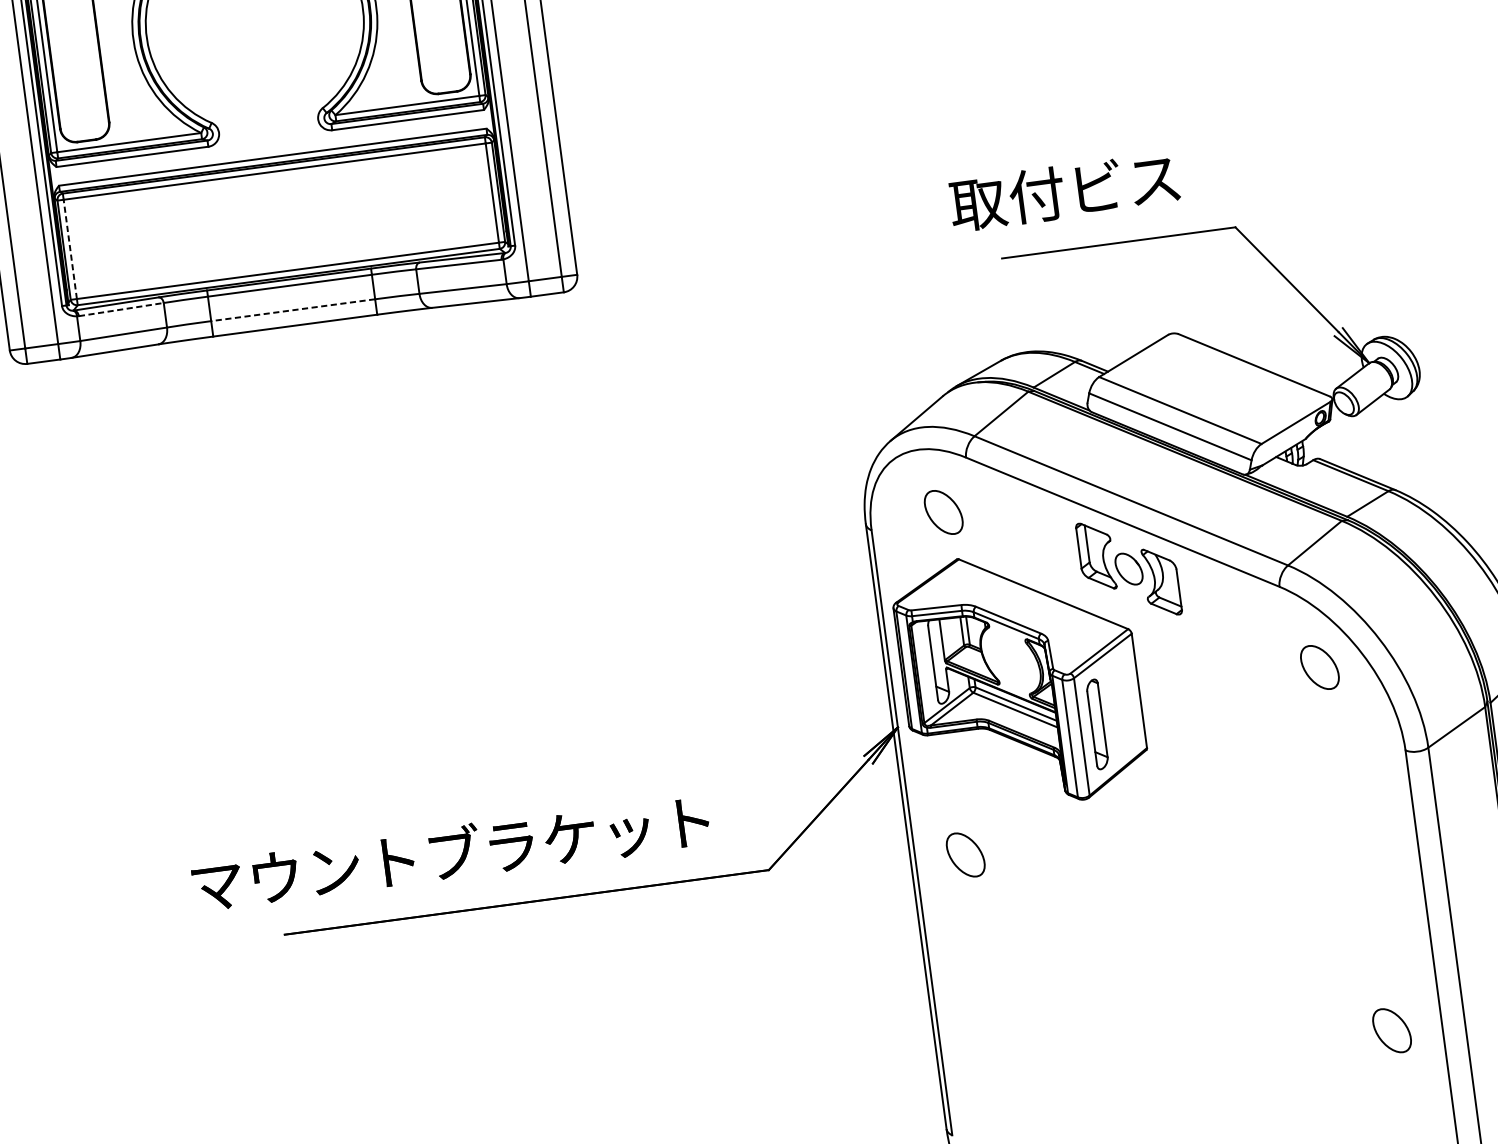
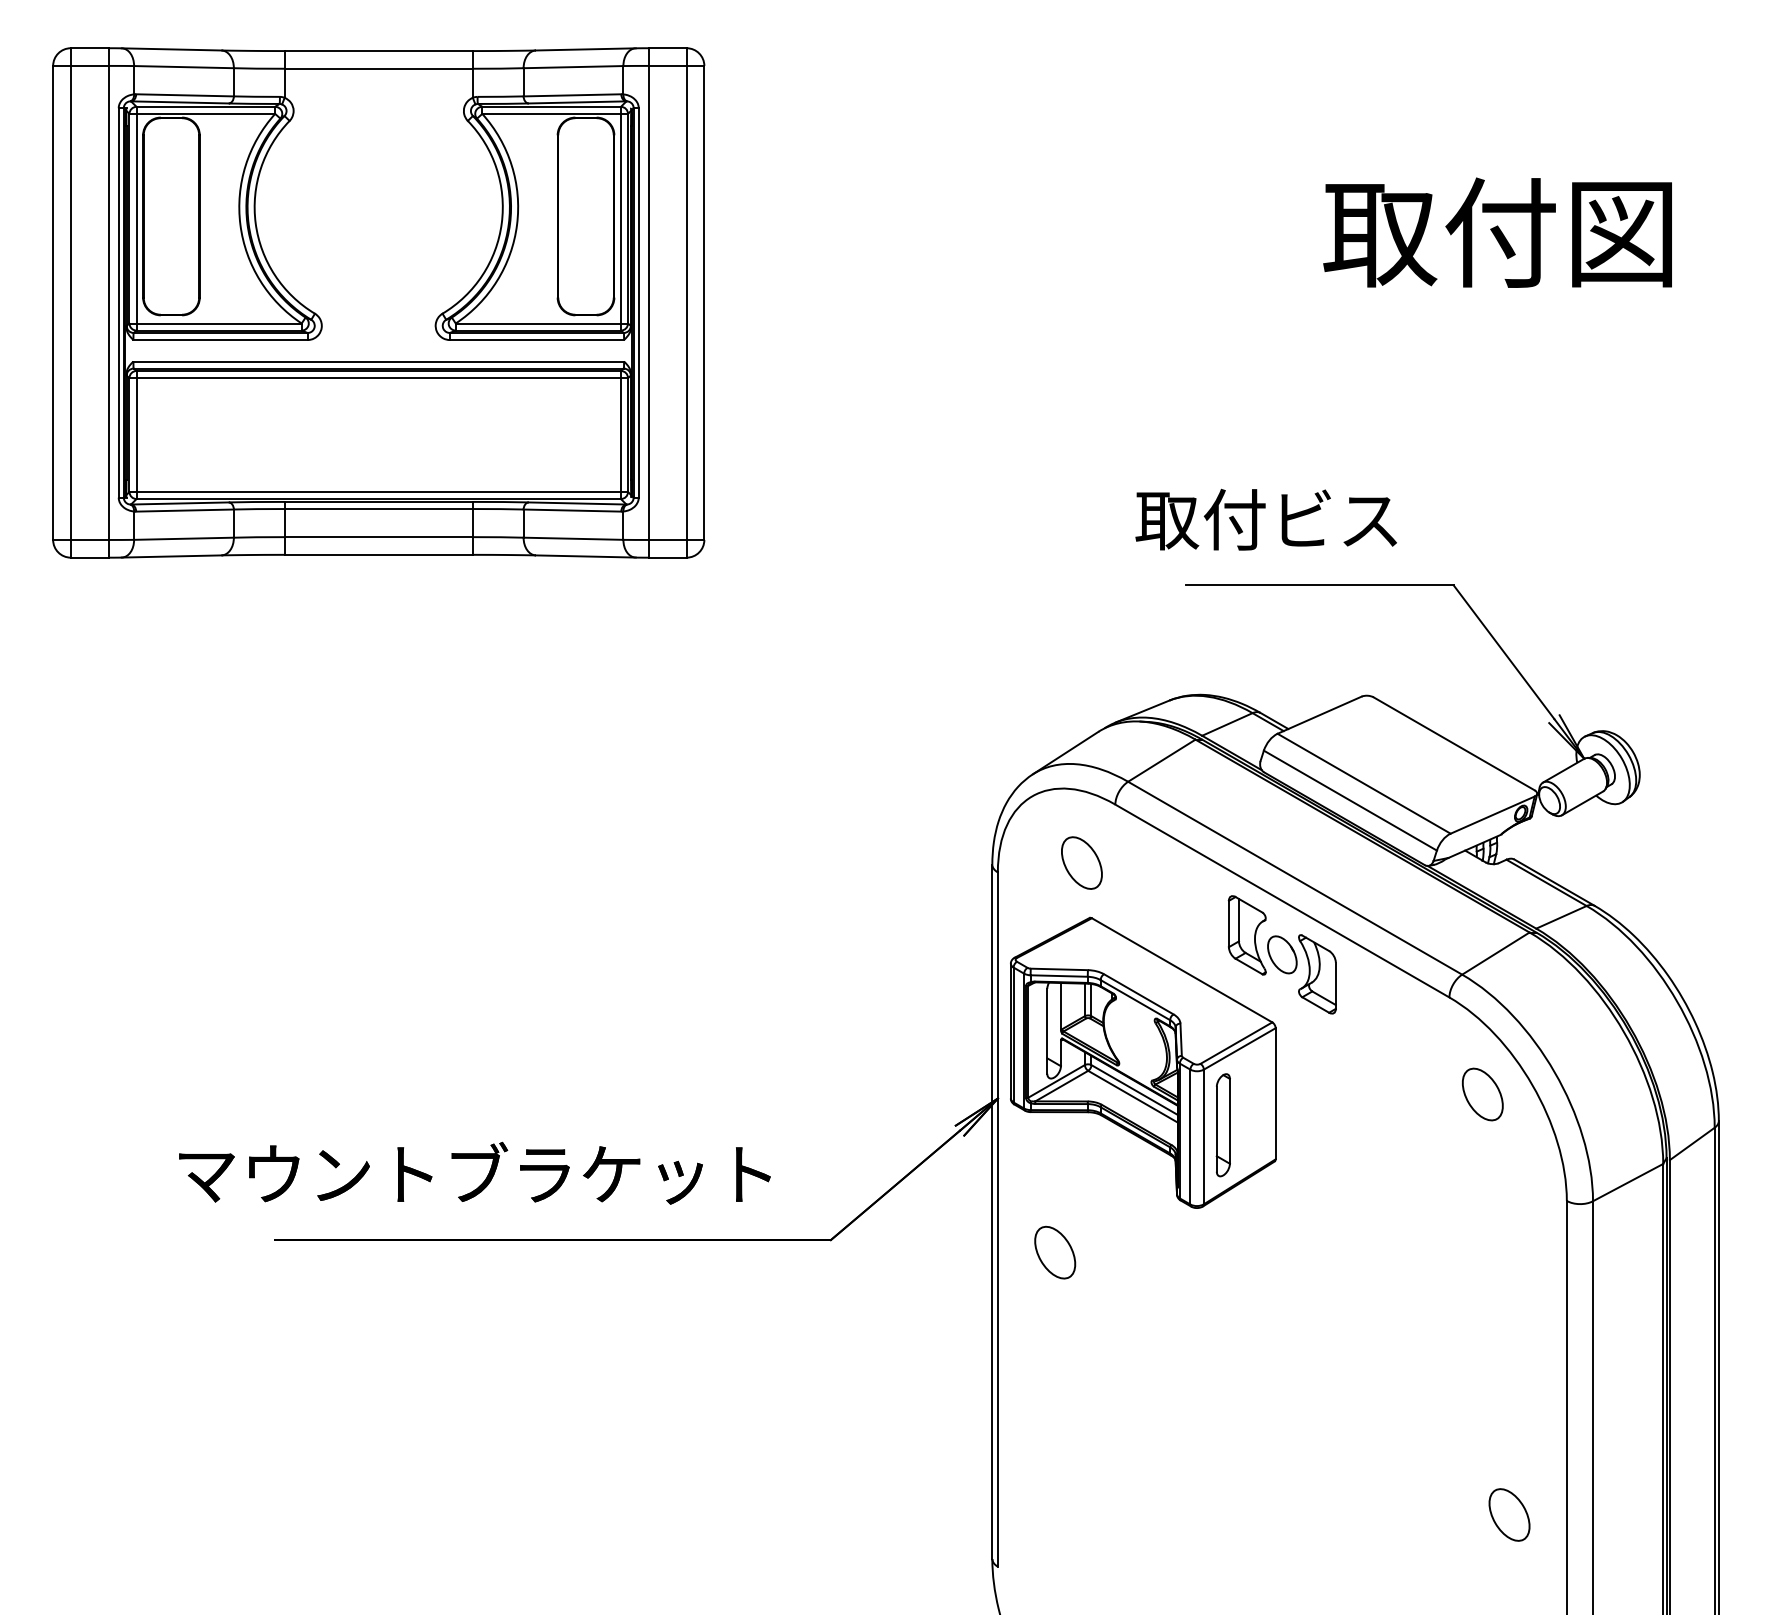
line: (70, 249) -> (136, 435), dashed -> solid
line: (121, 309) -> (185, 510), dashed -> solid
line: (293, 310) -> (378, 537), dashed -> solid

